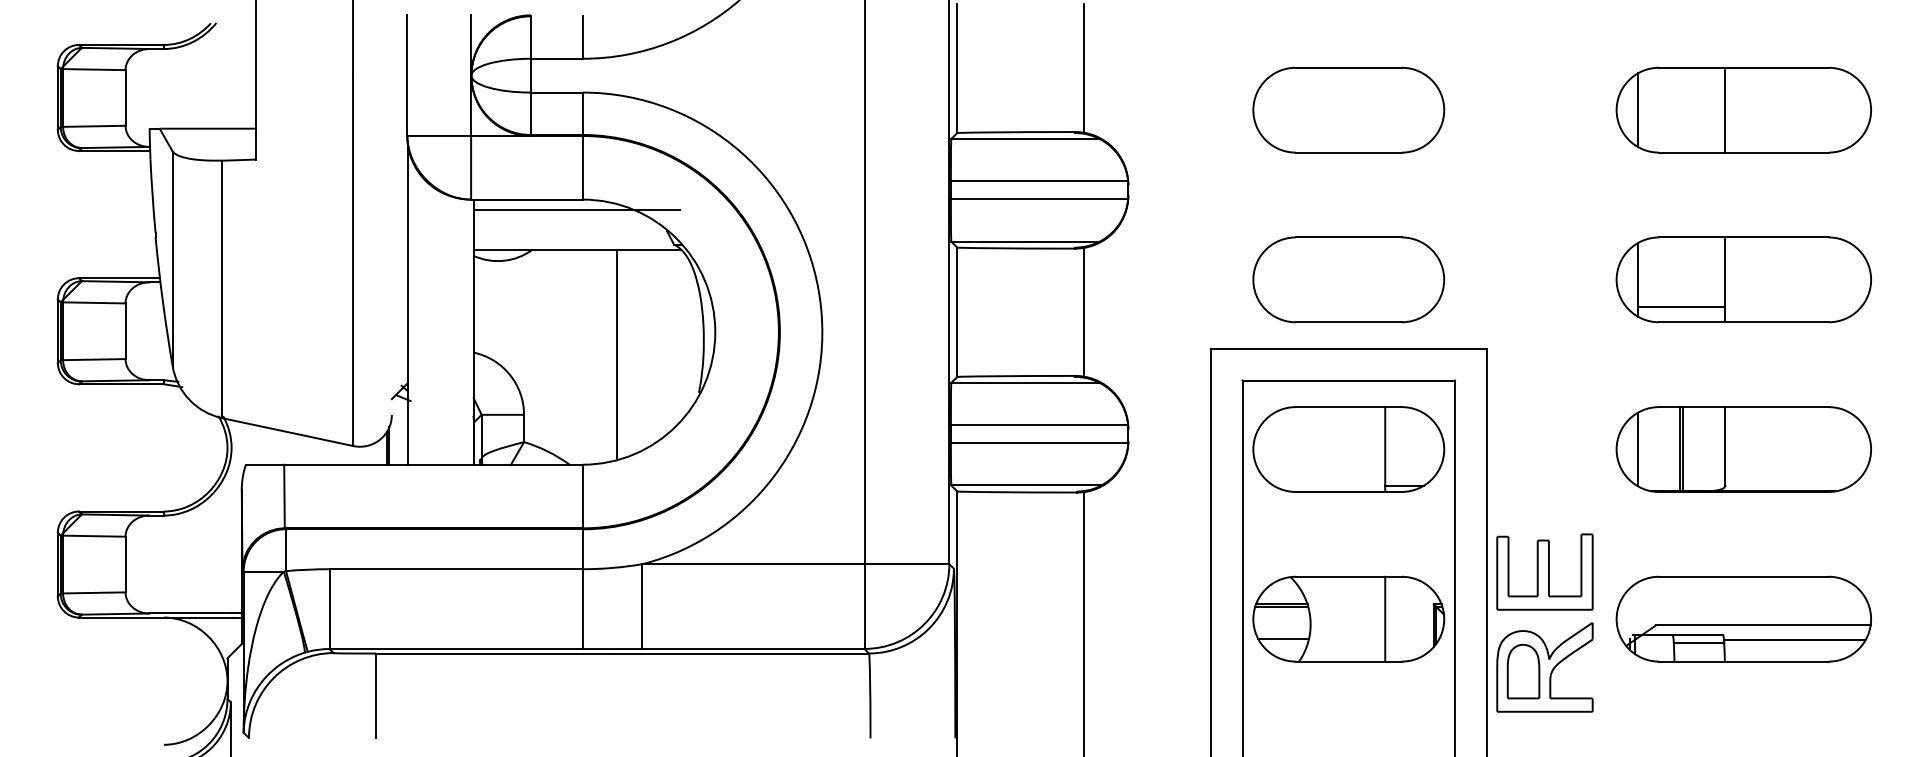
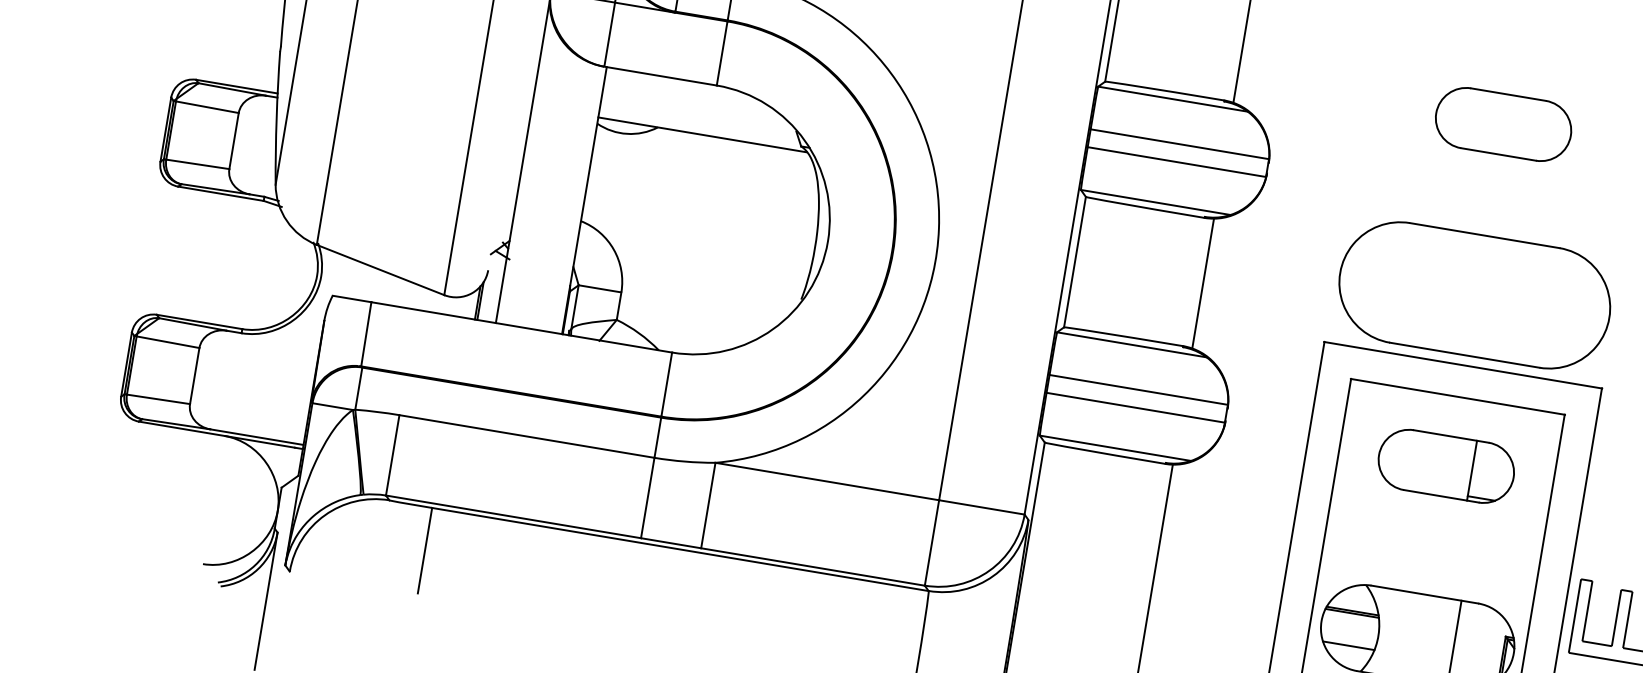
part: (1348, 109) -> (1503, 123), size x0.7
line: (576, 210) -> (708, 95), removed
part: (1348, 279) -> (1474, 295), size x1.4
line: (616, 354) -> (724, 247), removed
part: (1348, 449) -> (1446, 466), size x0.7

